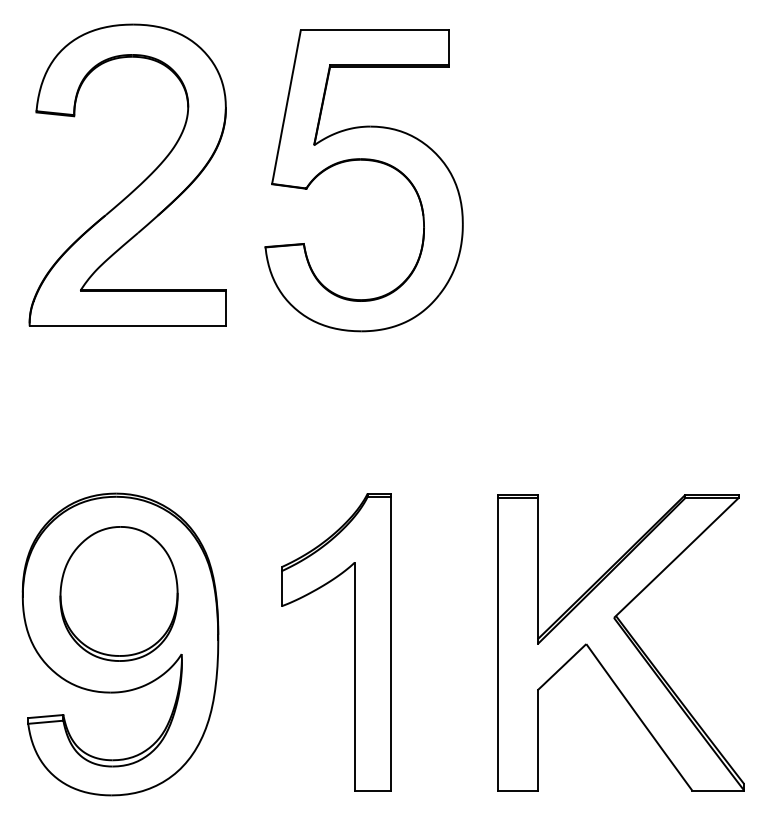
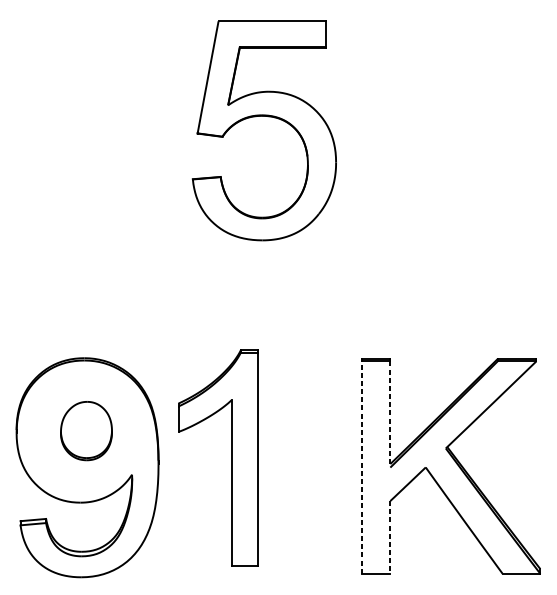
part: (135, 187) -> (98, 135), removed
line: (537, 571) -> (390, 414), solid -> dashed
part: (118, 593) -> (86, 430), size x0.6
part: (354, 642) -> (231, 458), moved
line: (498, 643) -> (361, 467), solid -> dashed
line: (537, 740) -> (390, 537), solid -> dashed

